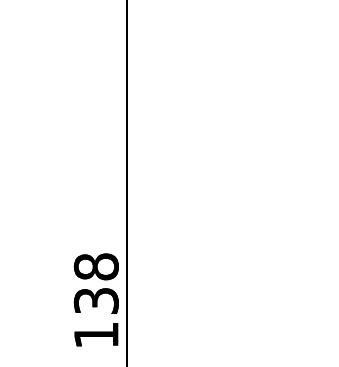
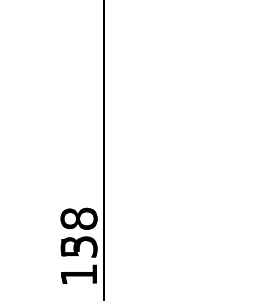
text: (95, 300) -> (78, 246), 138 -> 158

